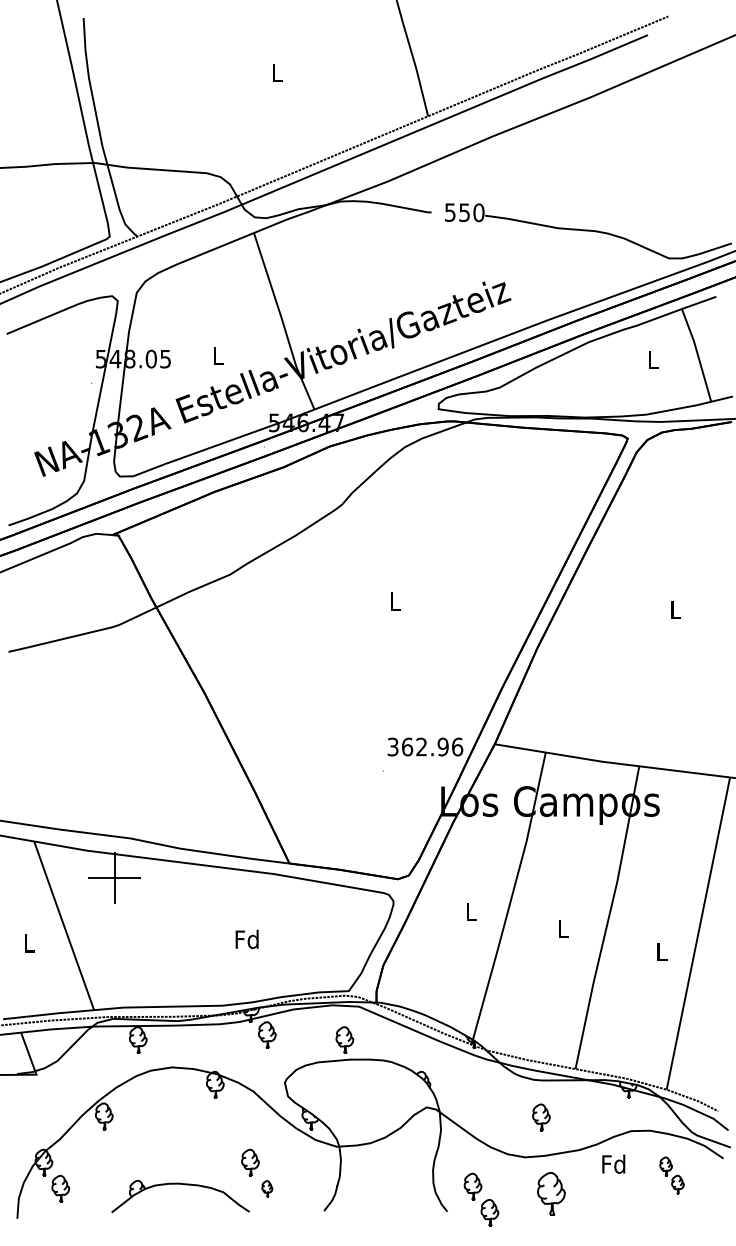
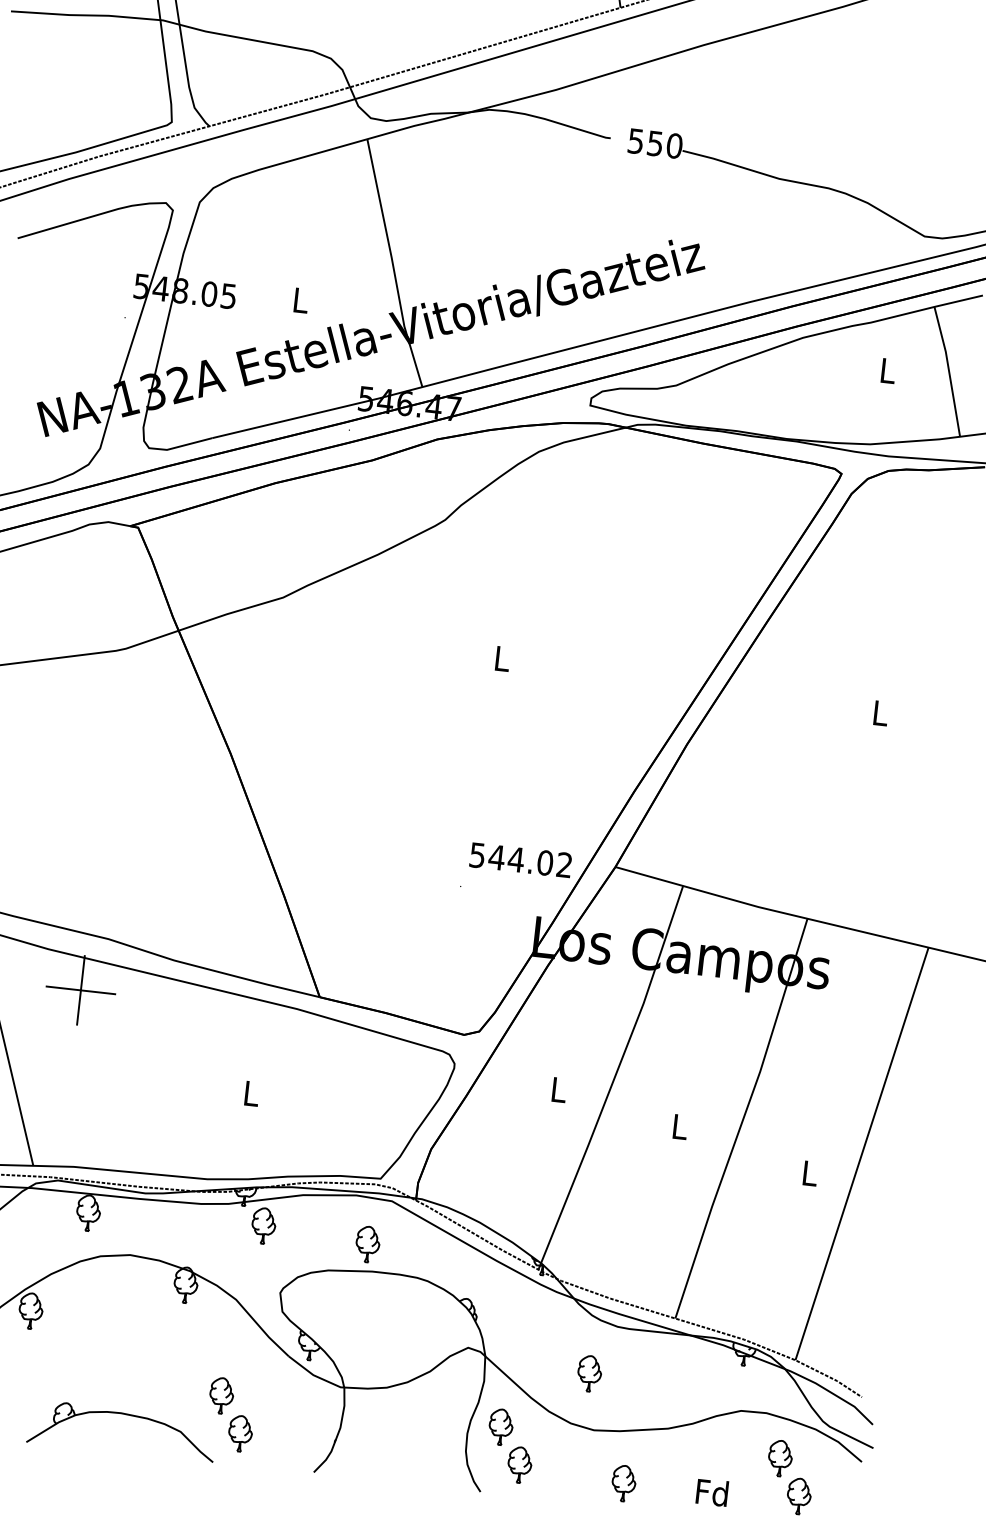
text: (425, 746) -> (521, 859), 362.96 -> 544.02
text: (246, 939) -> (250, 1093), Fd -> L
part: (541, 1117) -> (589, 1373), moved
text: (613, 1163) -> (712, 1491), moved
part: (671, 1175) -> (788, 1476), size x1.43
part: (267, 1188) -> (240, 1433), size x1.67
part: (551, 1193) -> (623, 1483), size x0.62
part: (481, 1199) -> (510, 1445), moved

